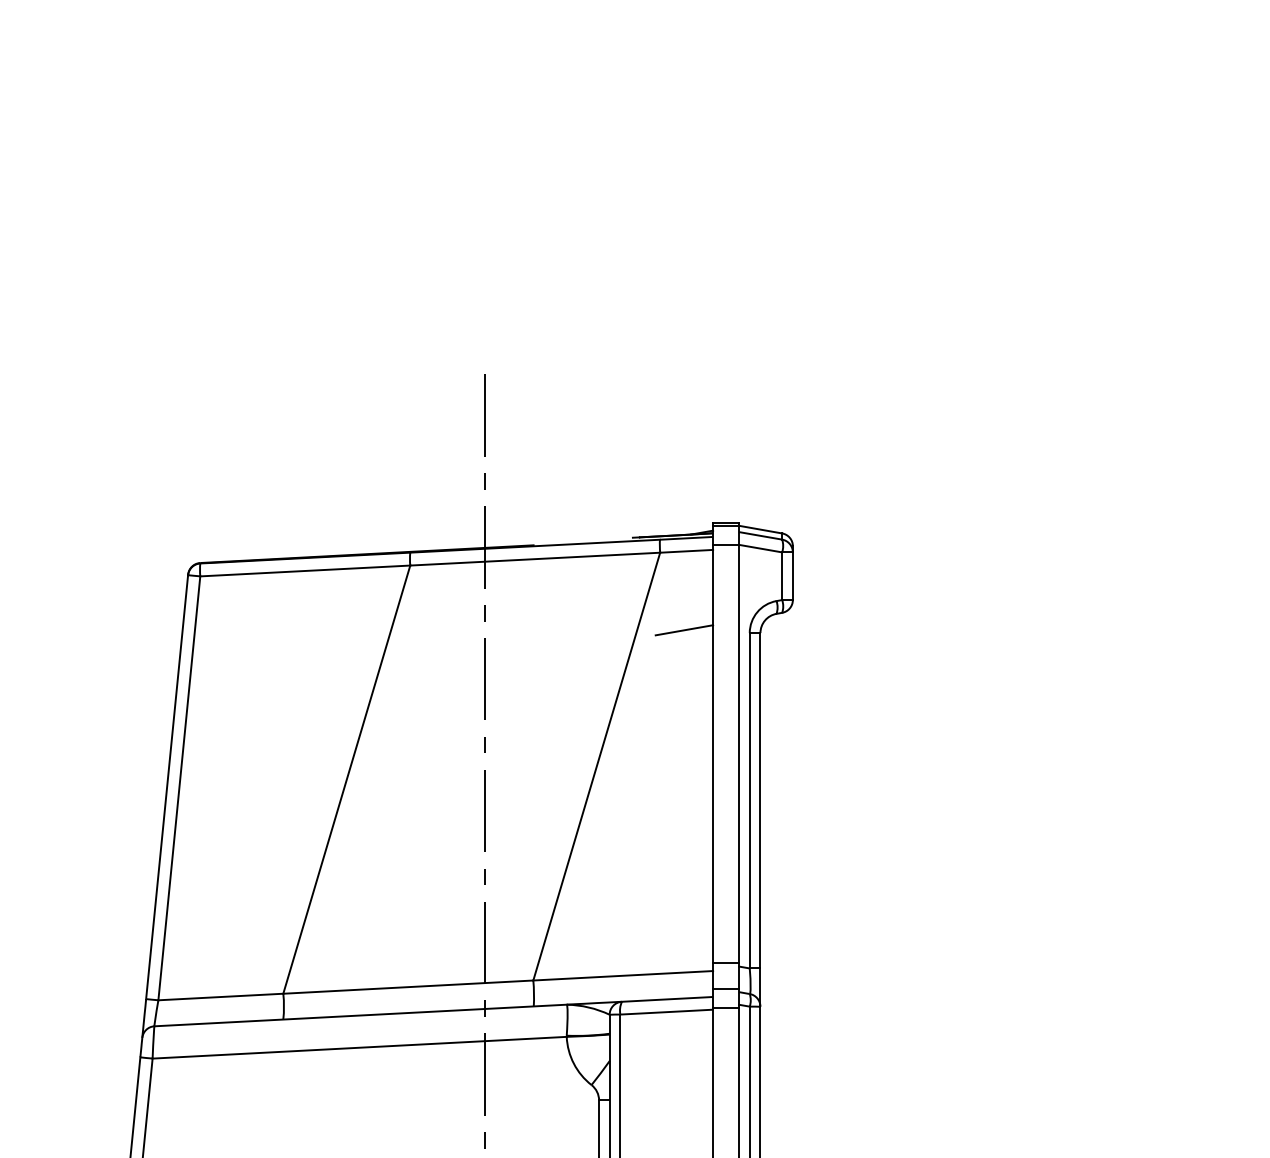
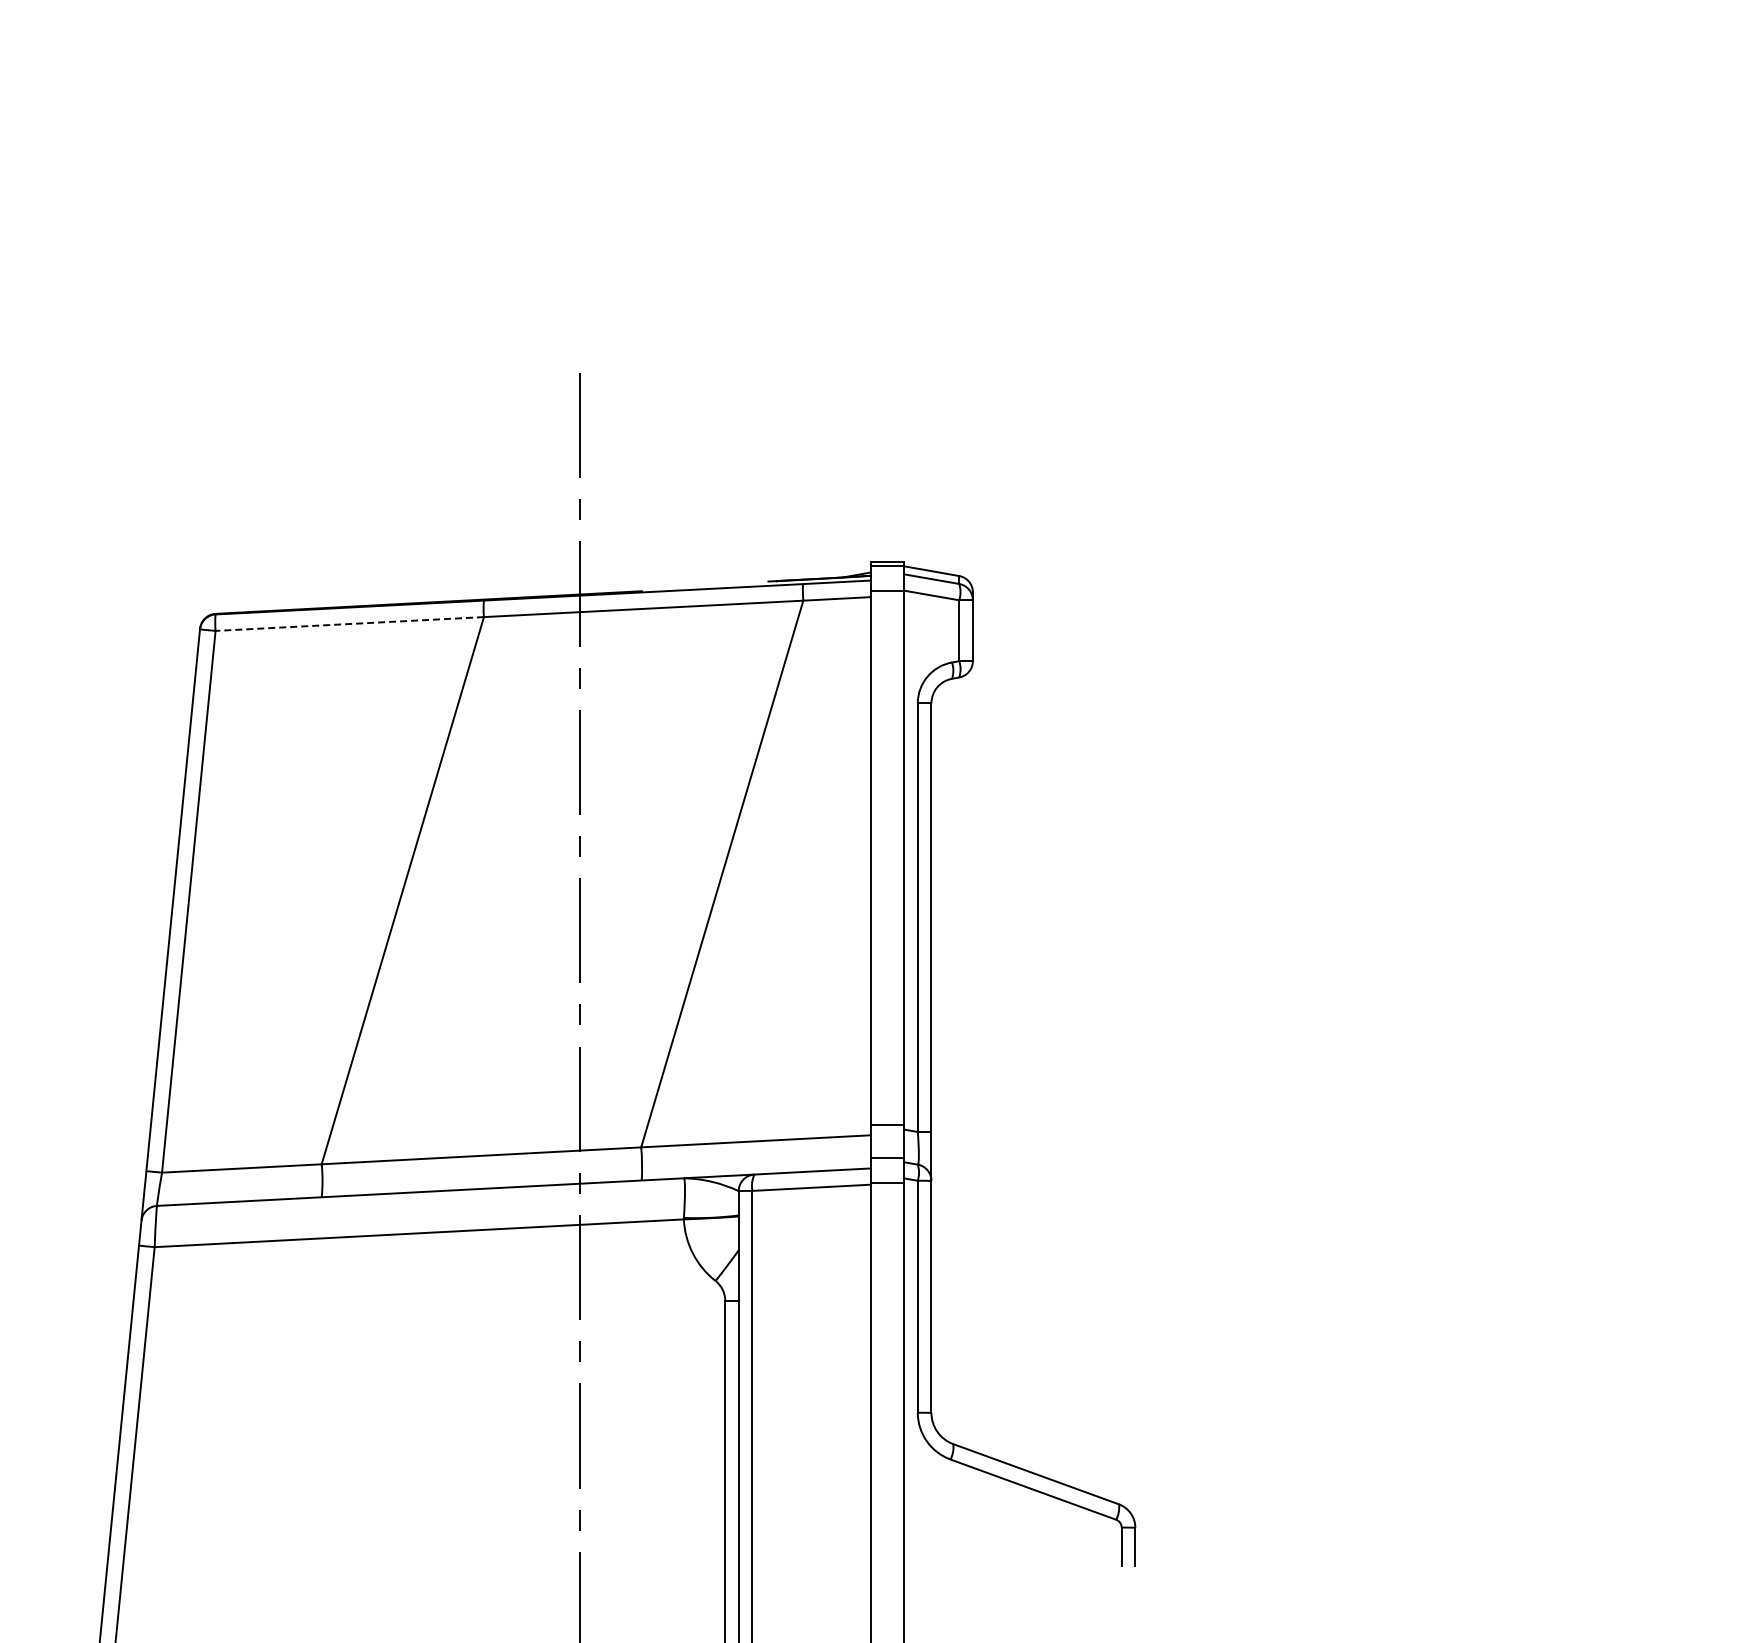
line: (305, 571) -> (349, 624), solid -> dashed
line: (683, 630) -> (833, 699), removed

